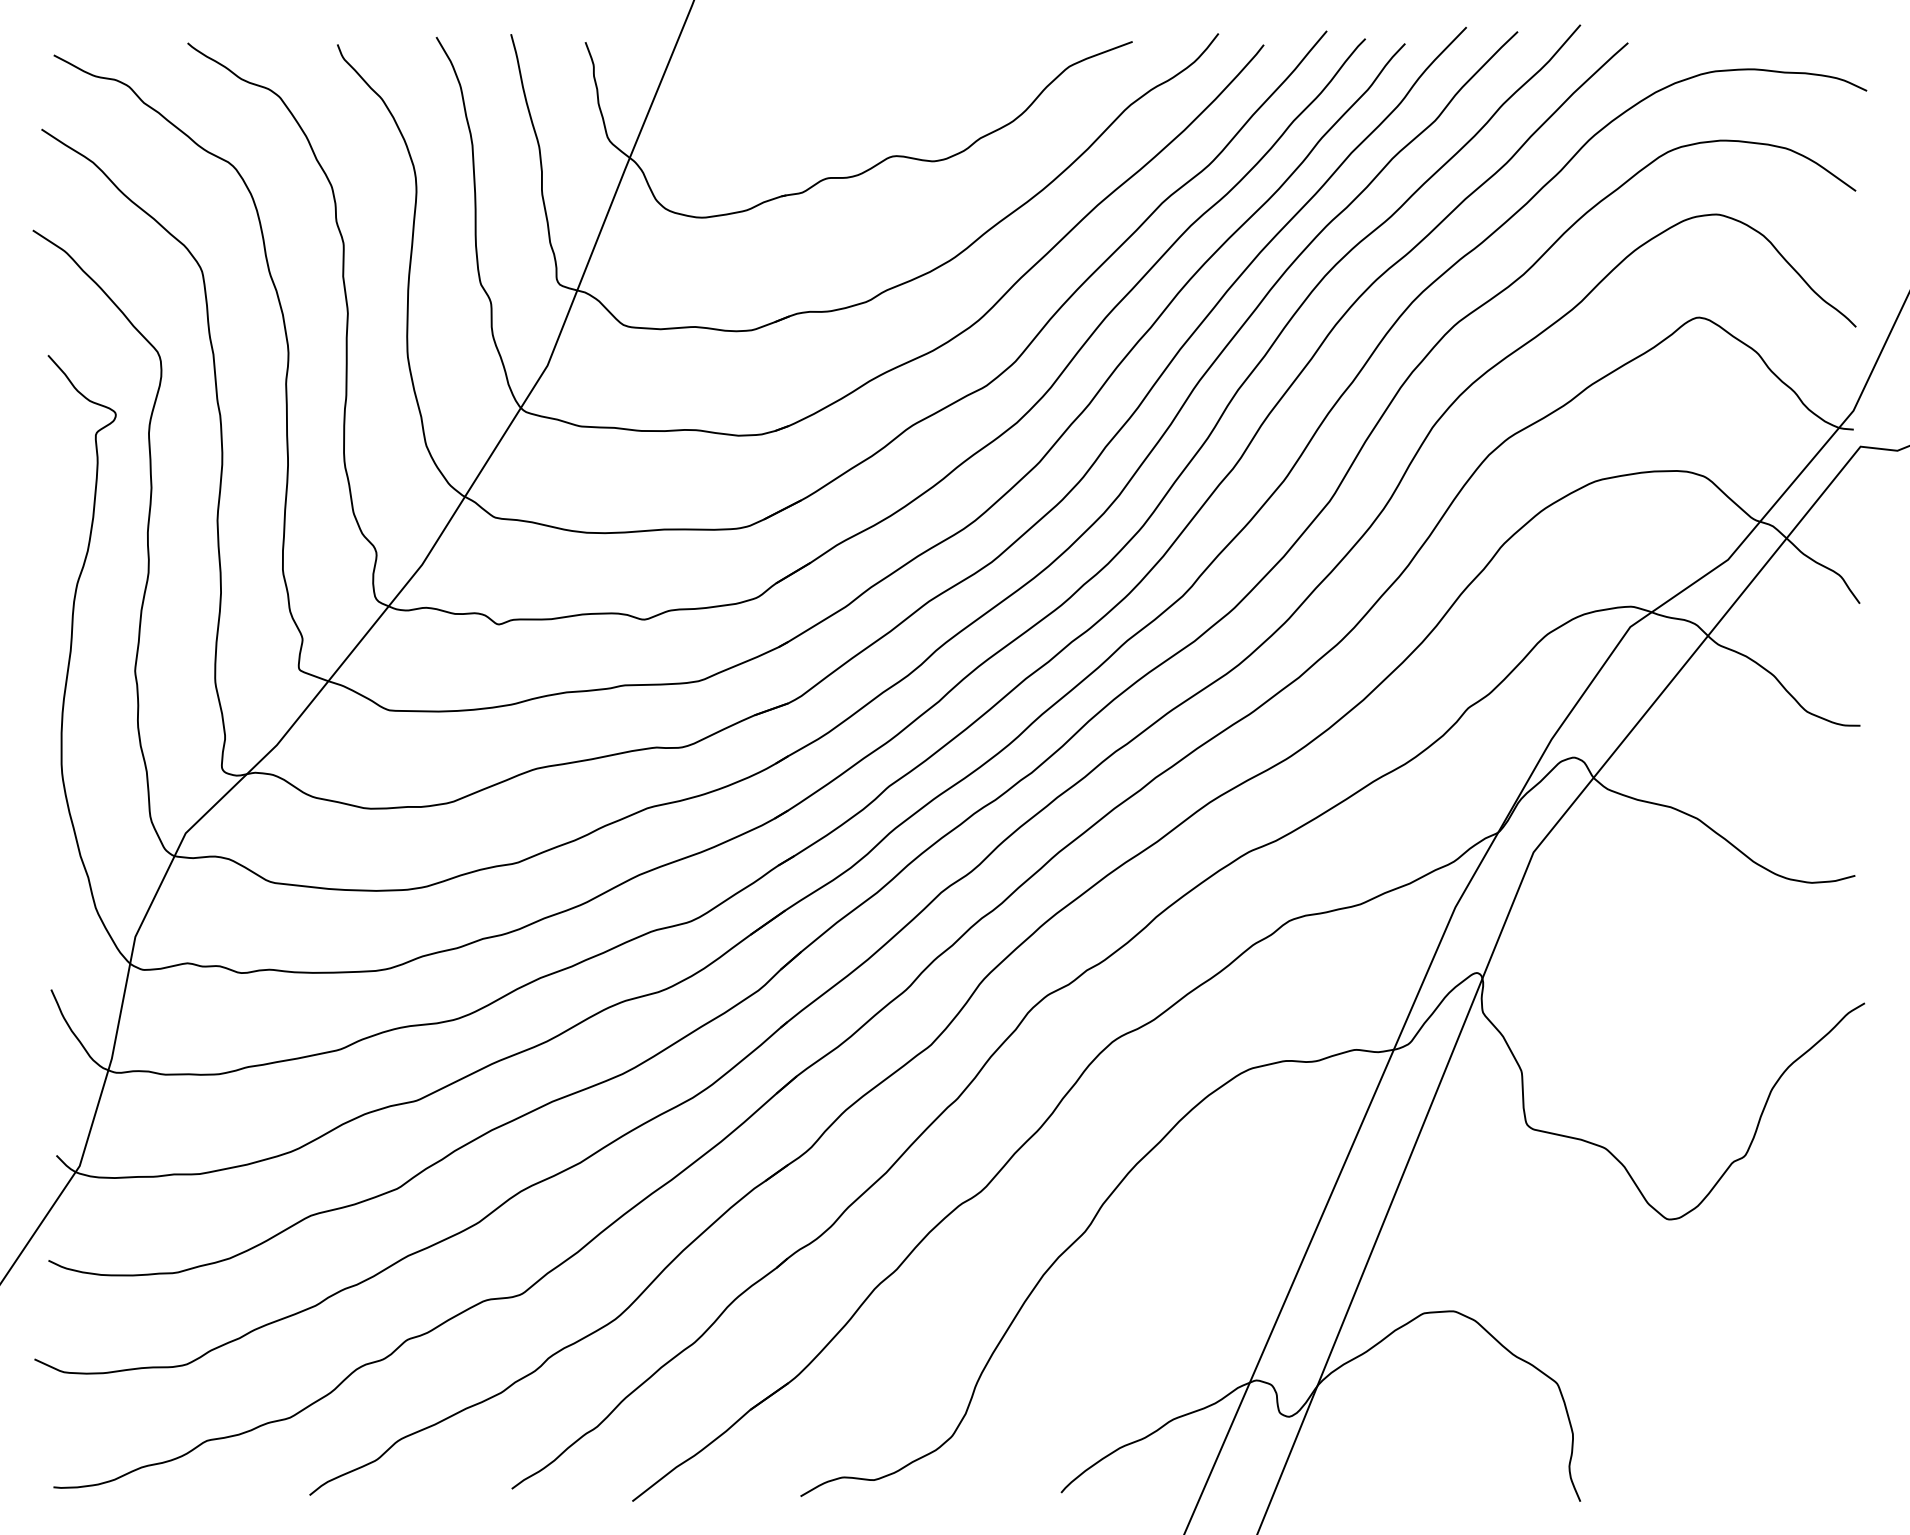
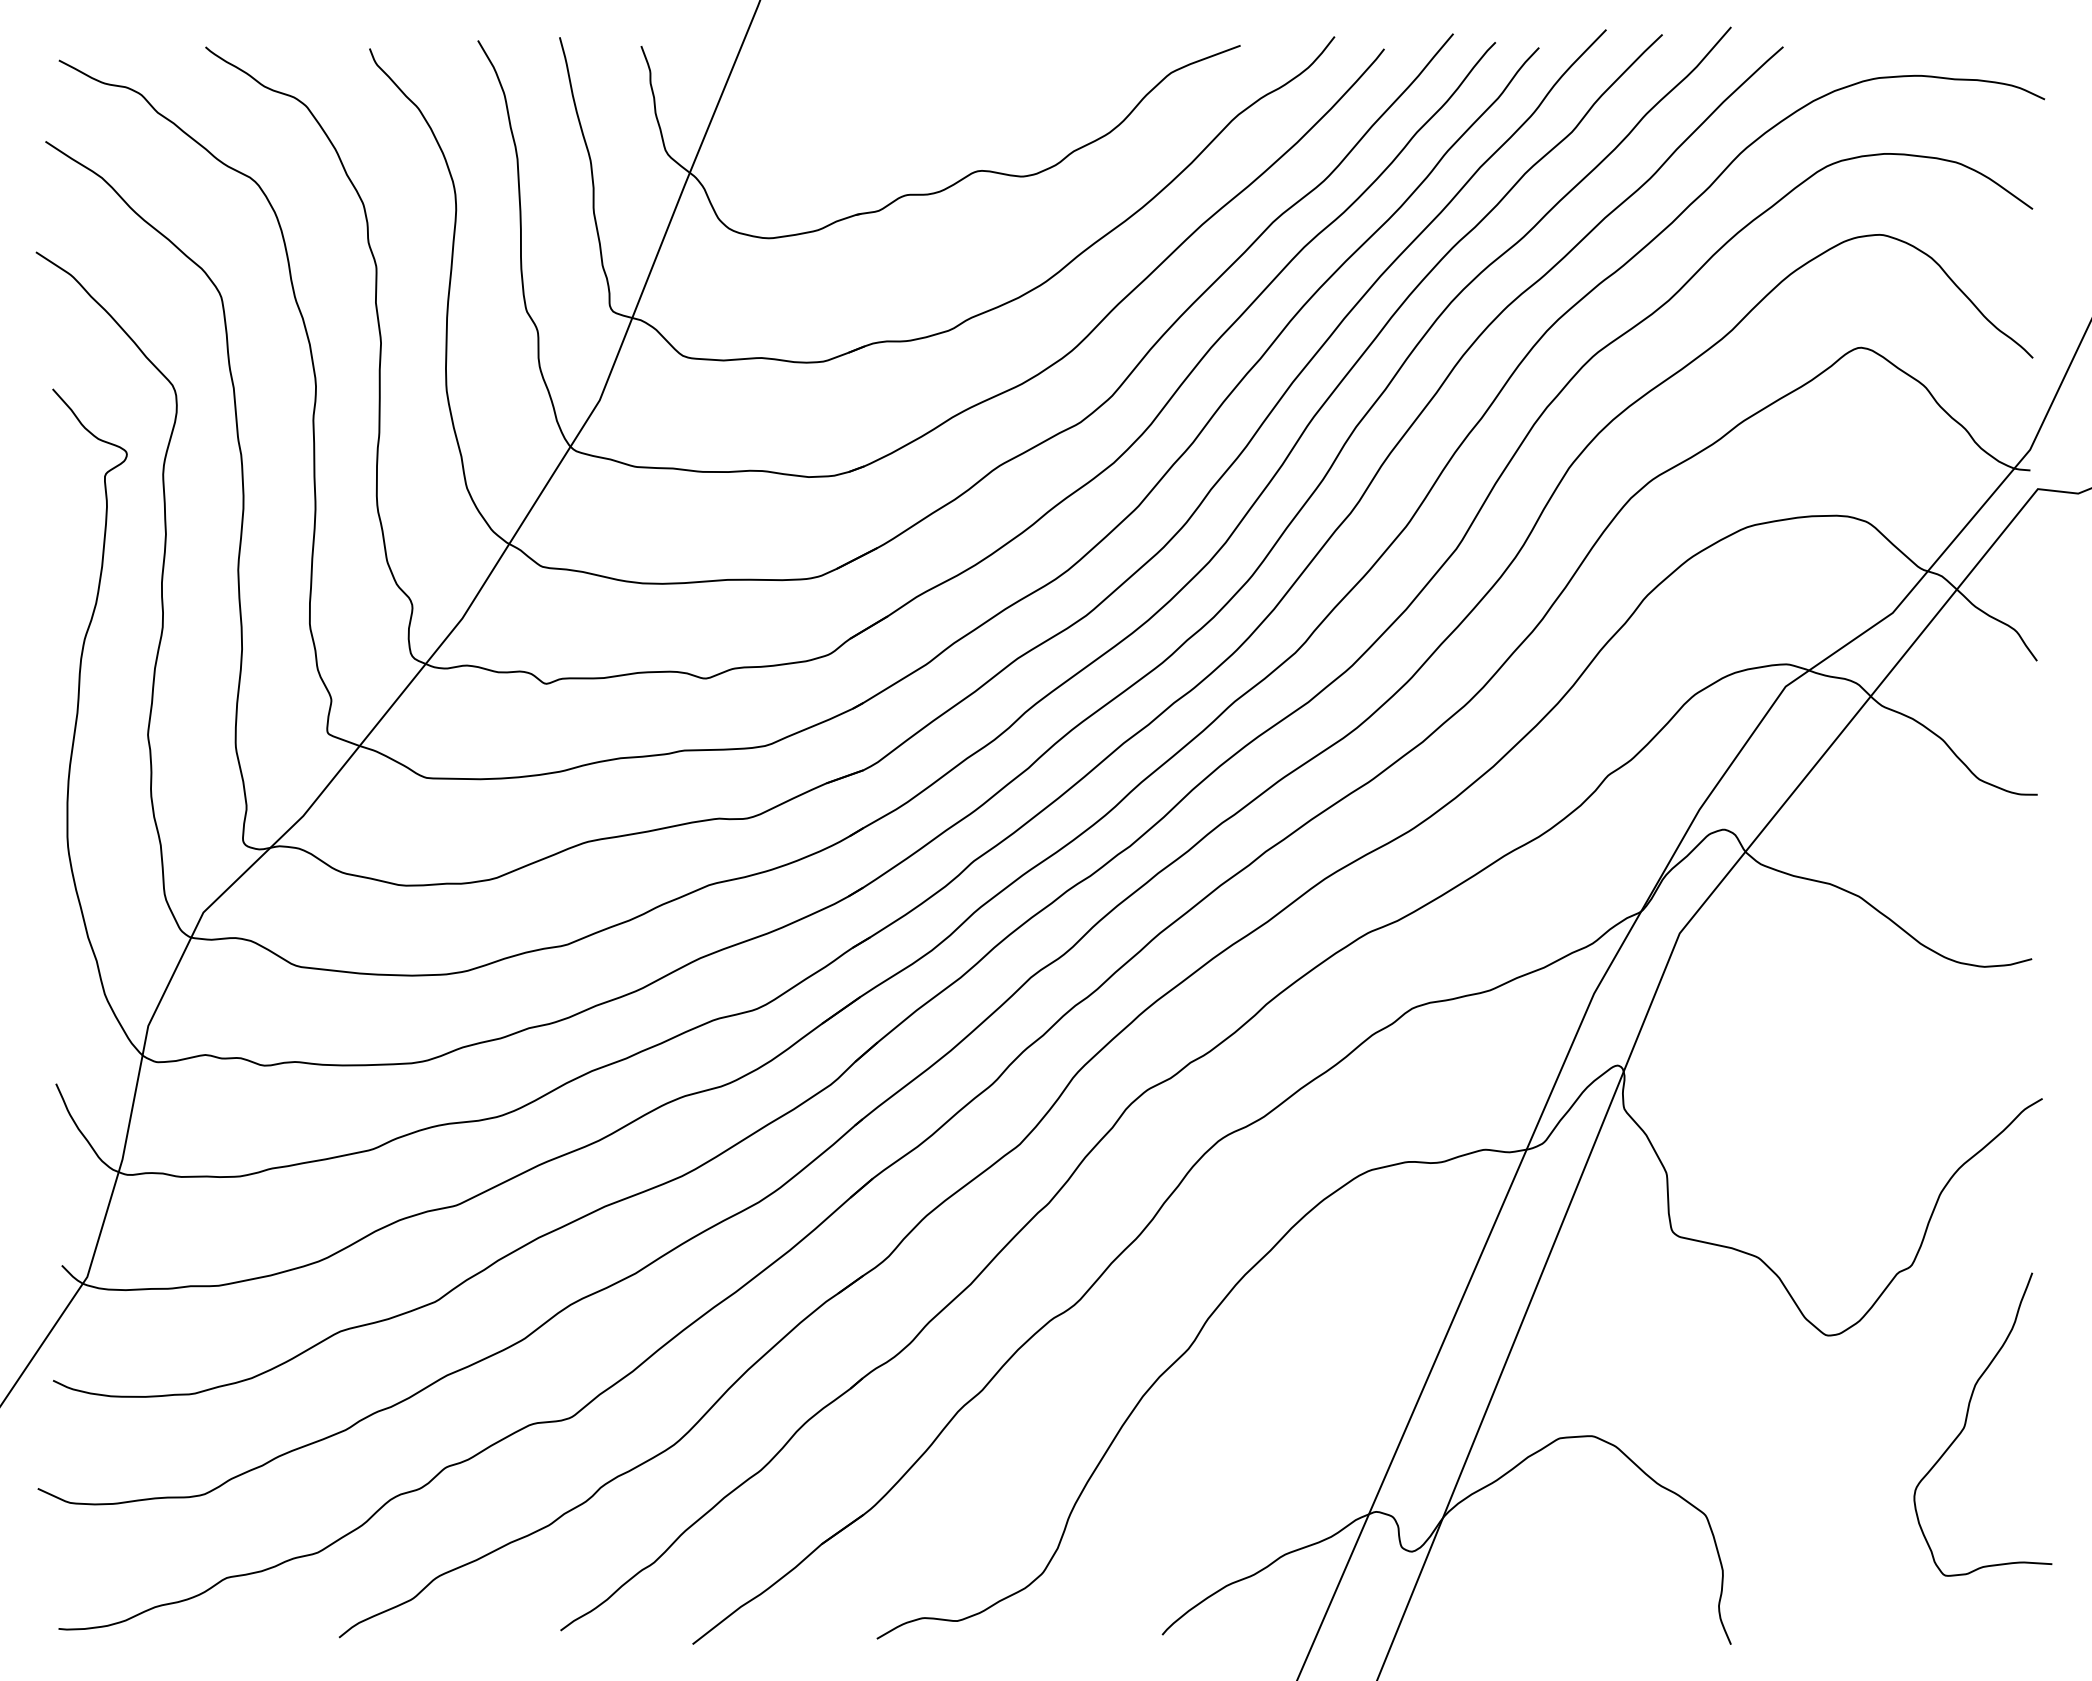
curve: (1796, 1296) -> (1967, 1419), added

